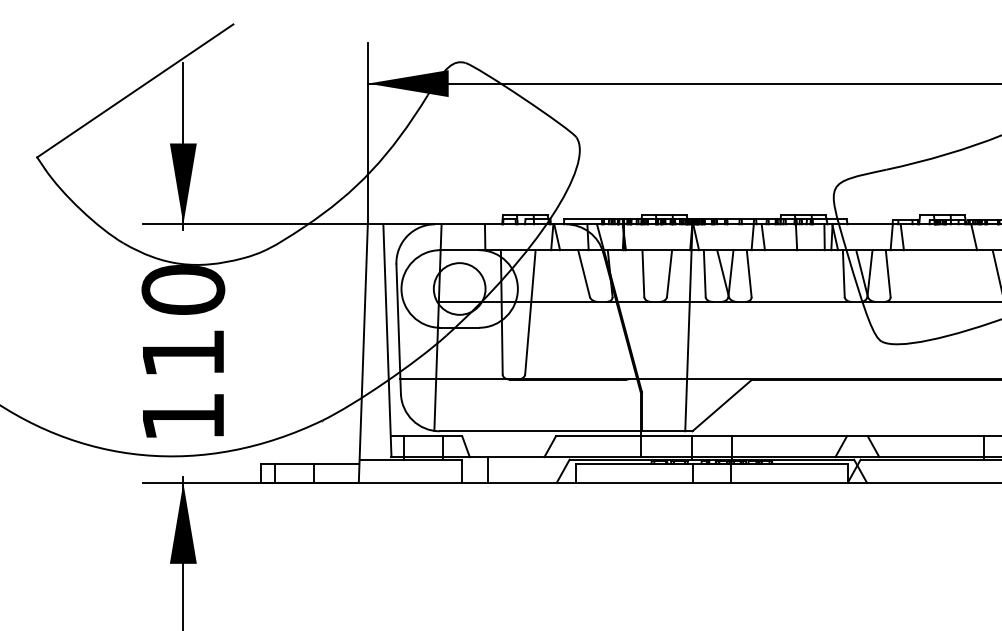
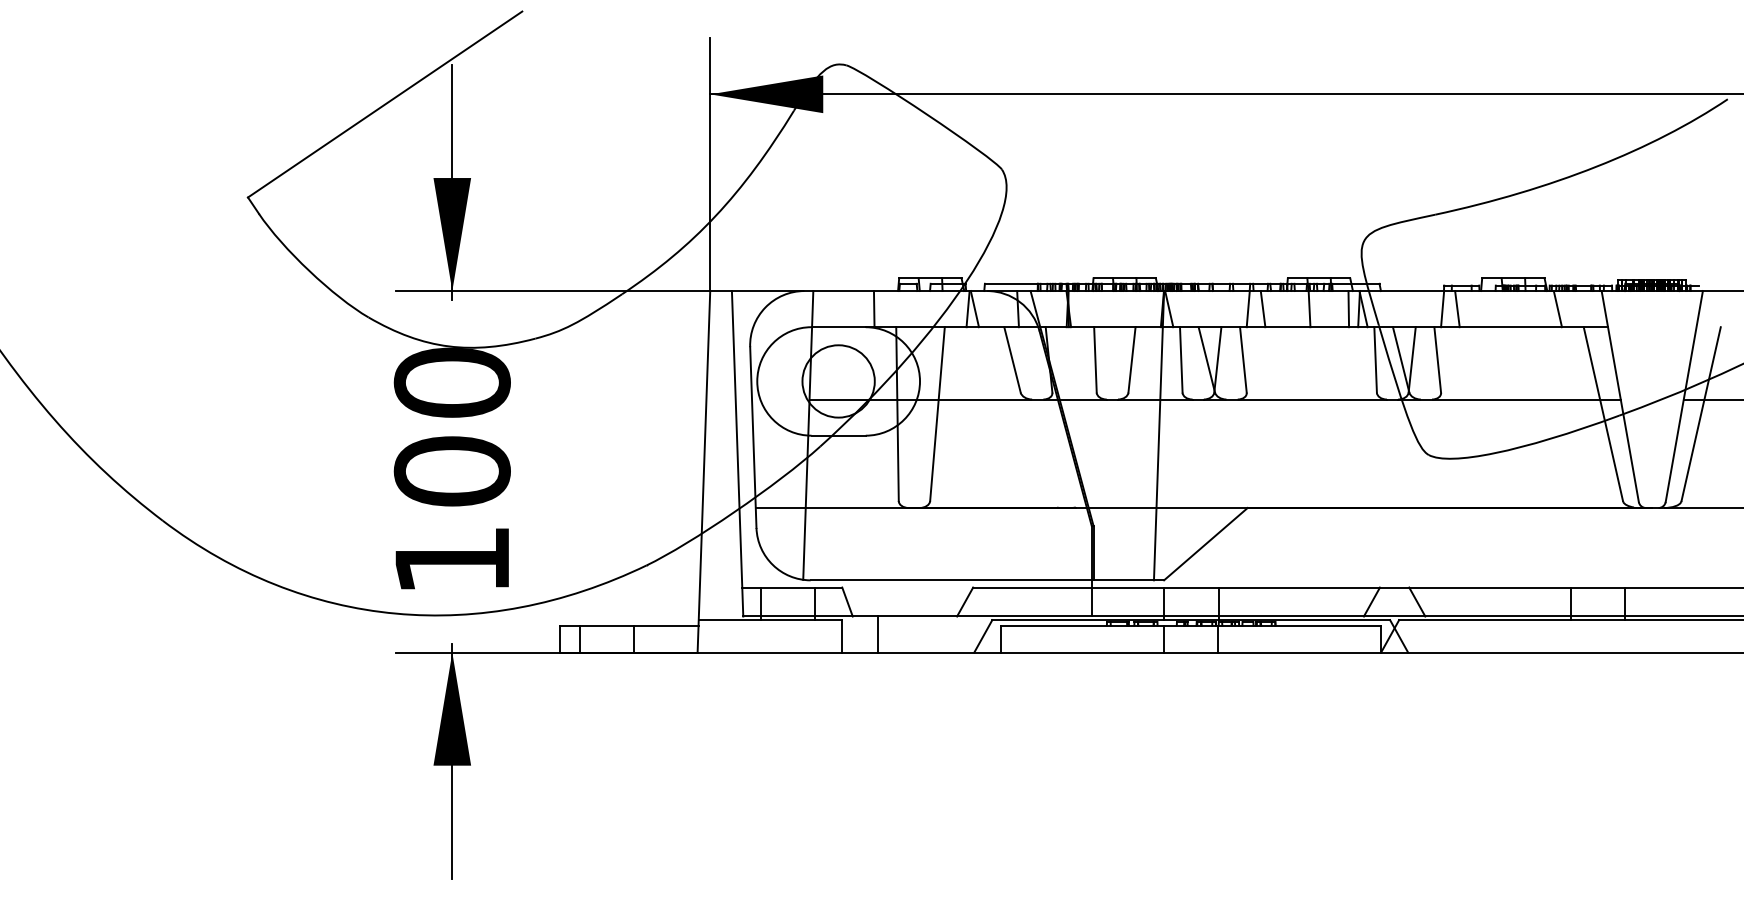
text: (182, 353) -> (451, 471), 110 -> 100

